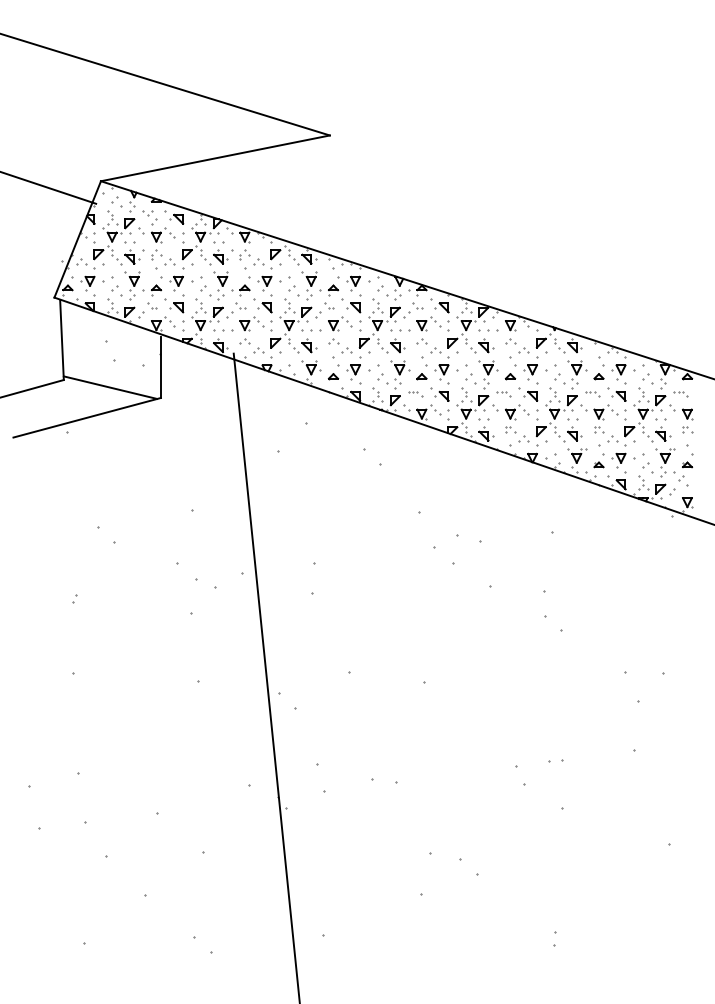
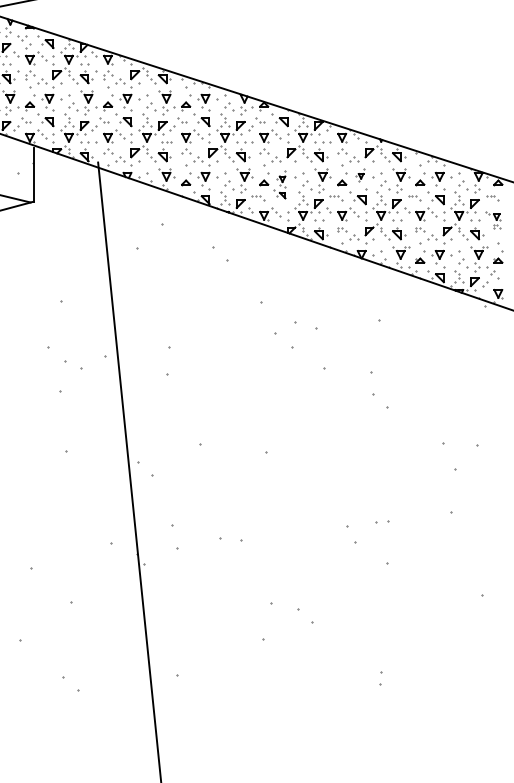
part: (311, 330) -> (166, 142), size x0.6
part: (530, 368) -> (359, 175), size x0.6
part: (439, 378) -> (279, 184), size x0.7
part: (681, 418) -> (493, 219), size x0.7

